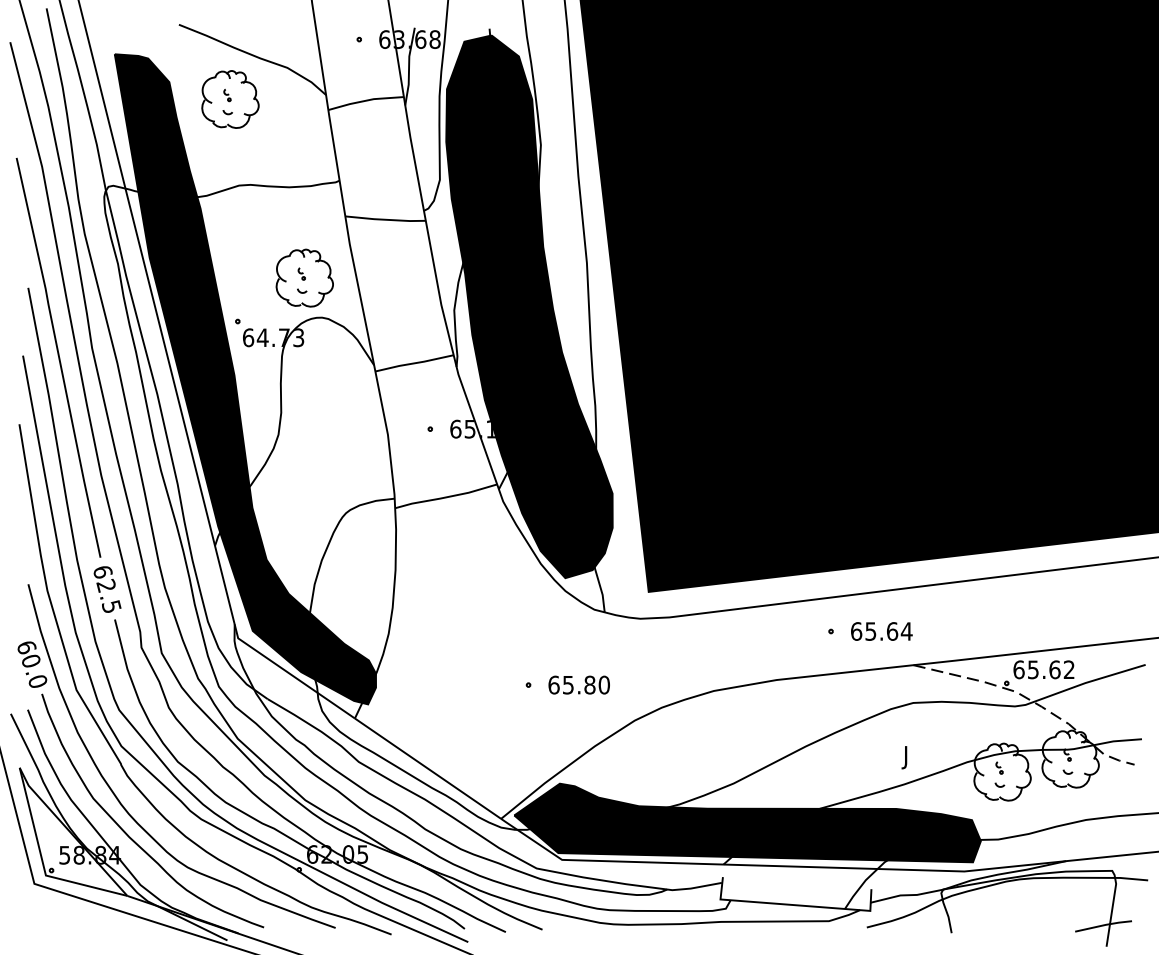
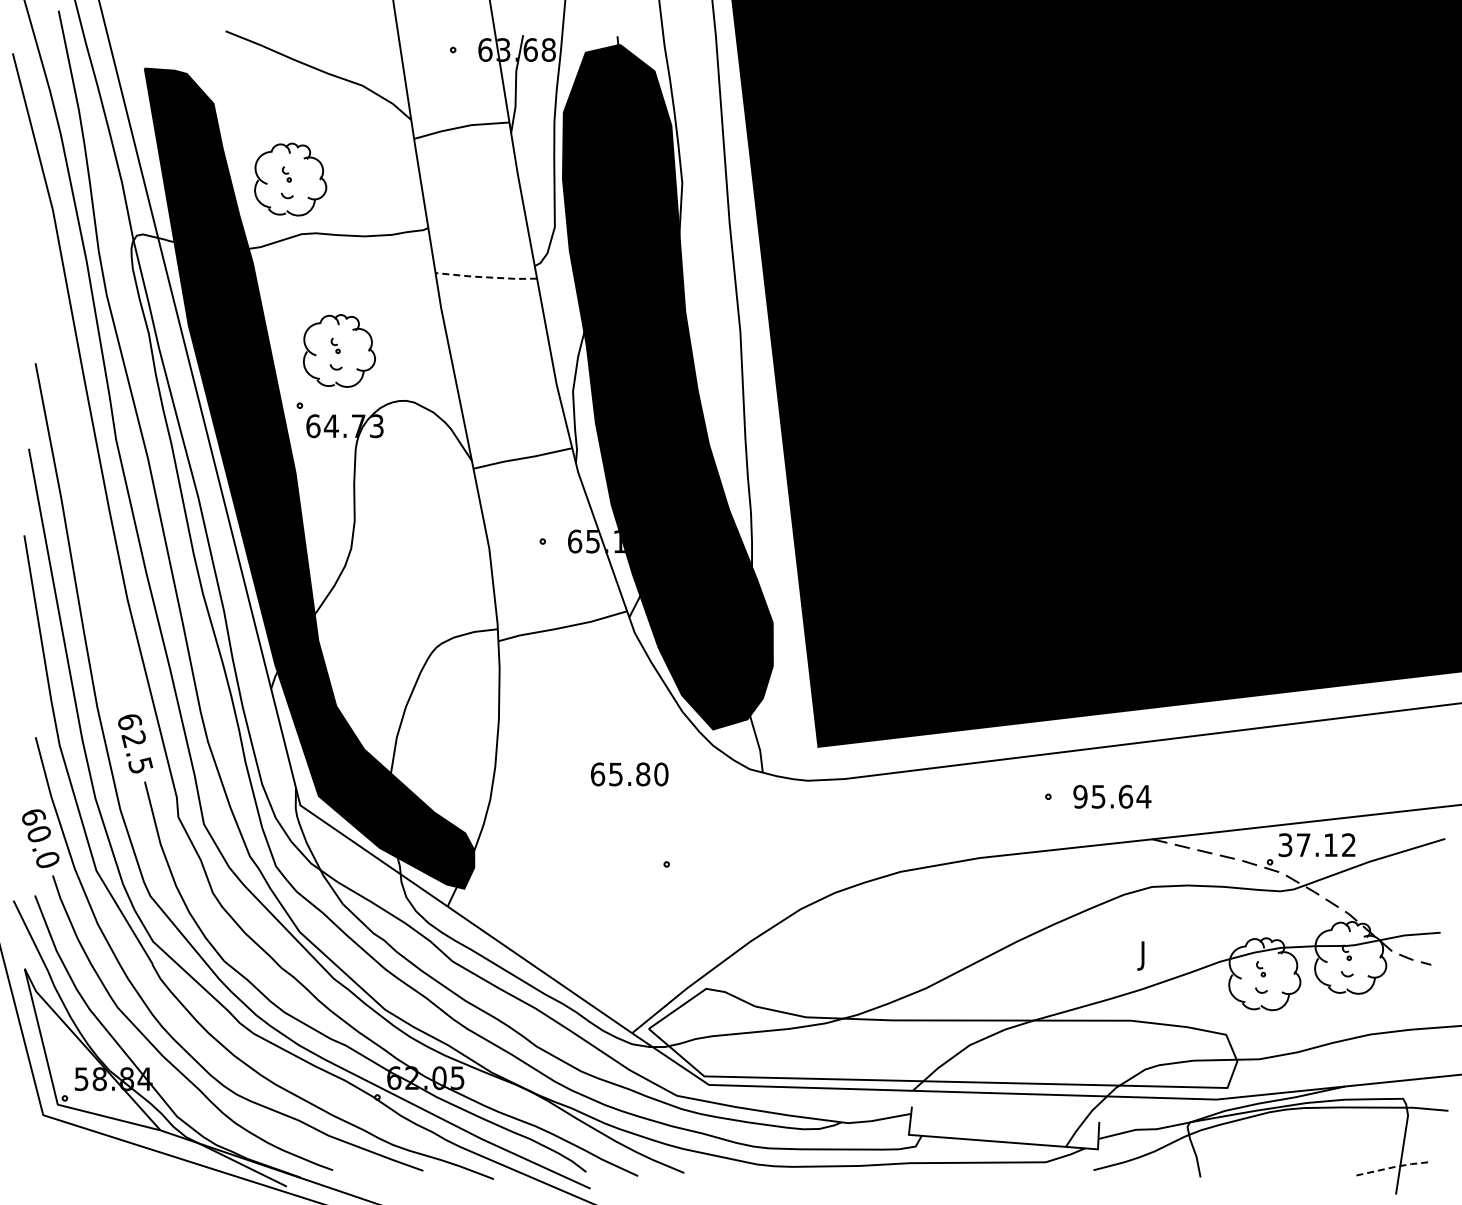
part: (230, 99) -> (290, 179), moved
line: (384, 219) -> (485, 277), solid -> dashed
part: (304, 277) -> (339, 350), moved
line: (58, 357) -> (73, 451), removed
text: (856, 631) -> (1080, 796), 65.64 -> 95.64
text: (1037, 670) -> (1308, 845), 65.62 -> 37.12
text: (579, 685) -> (629, 774), moved
fill: (747, 823) -> (942, 1038), removed
line: (1104, 925) -> (1393, 1167), solid -> dashed

